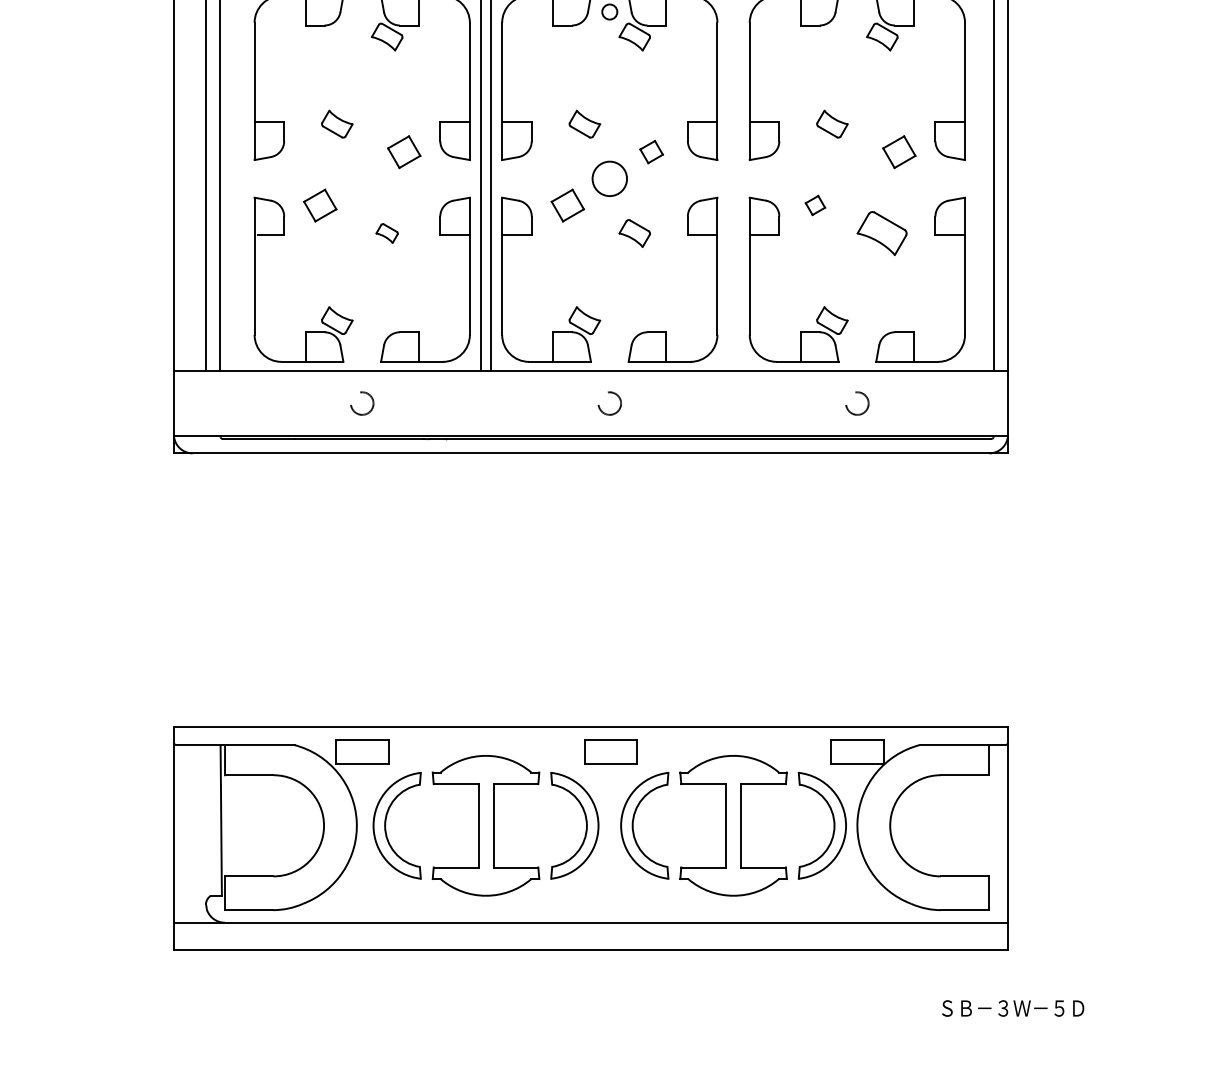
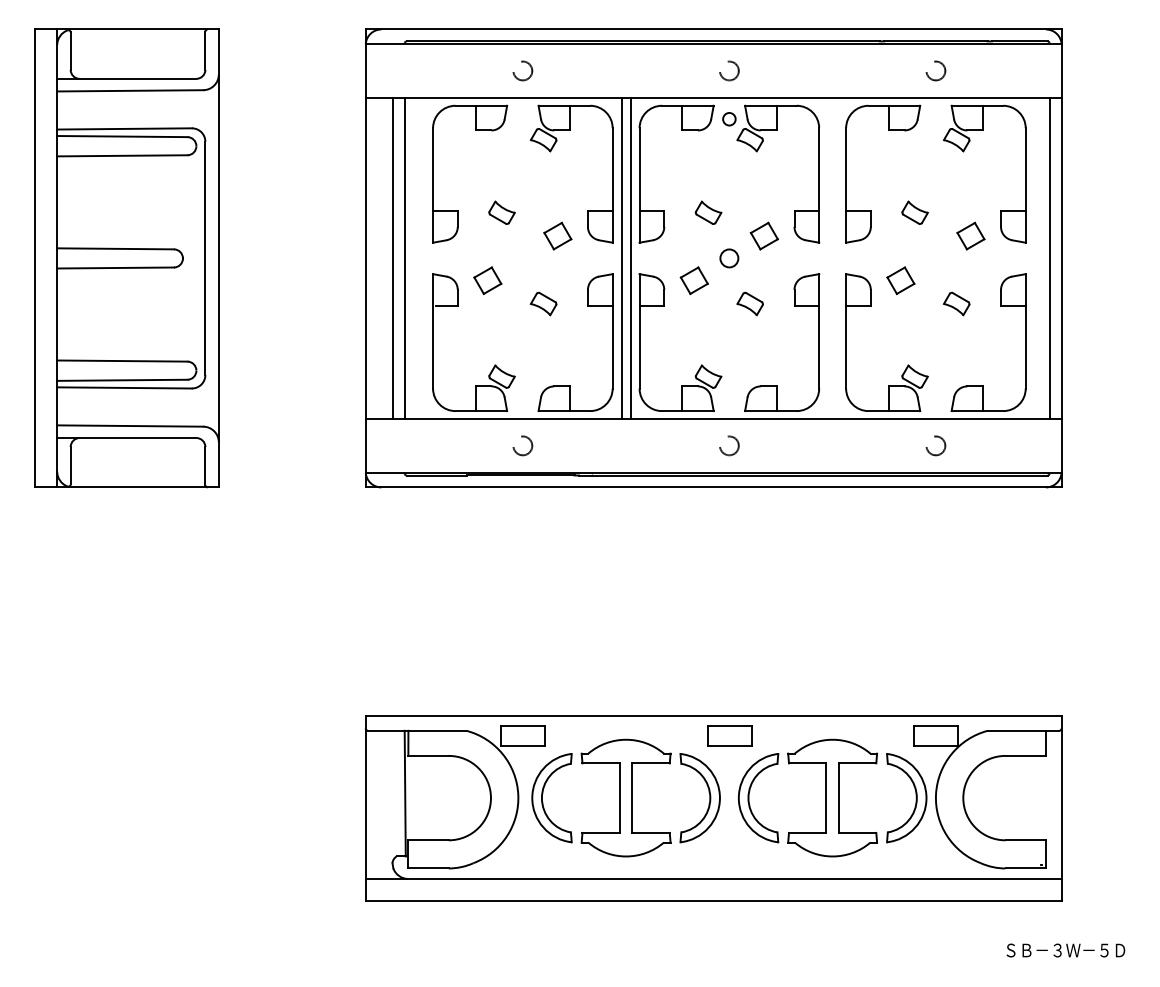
part: (650, 151) -> (763, 235), size x1.43
circle: (609, 178) -> (729, 258), size x0.62
part: (814, 205) -> (900, 280), size x1.67
part: (386, 232) -> (543, 303), size x1.43
part: (882, 232) -> (956, 303), size x0.62

